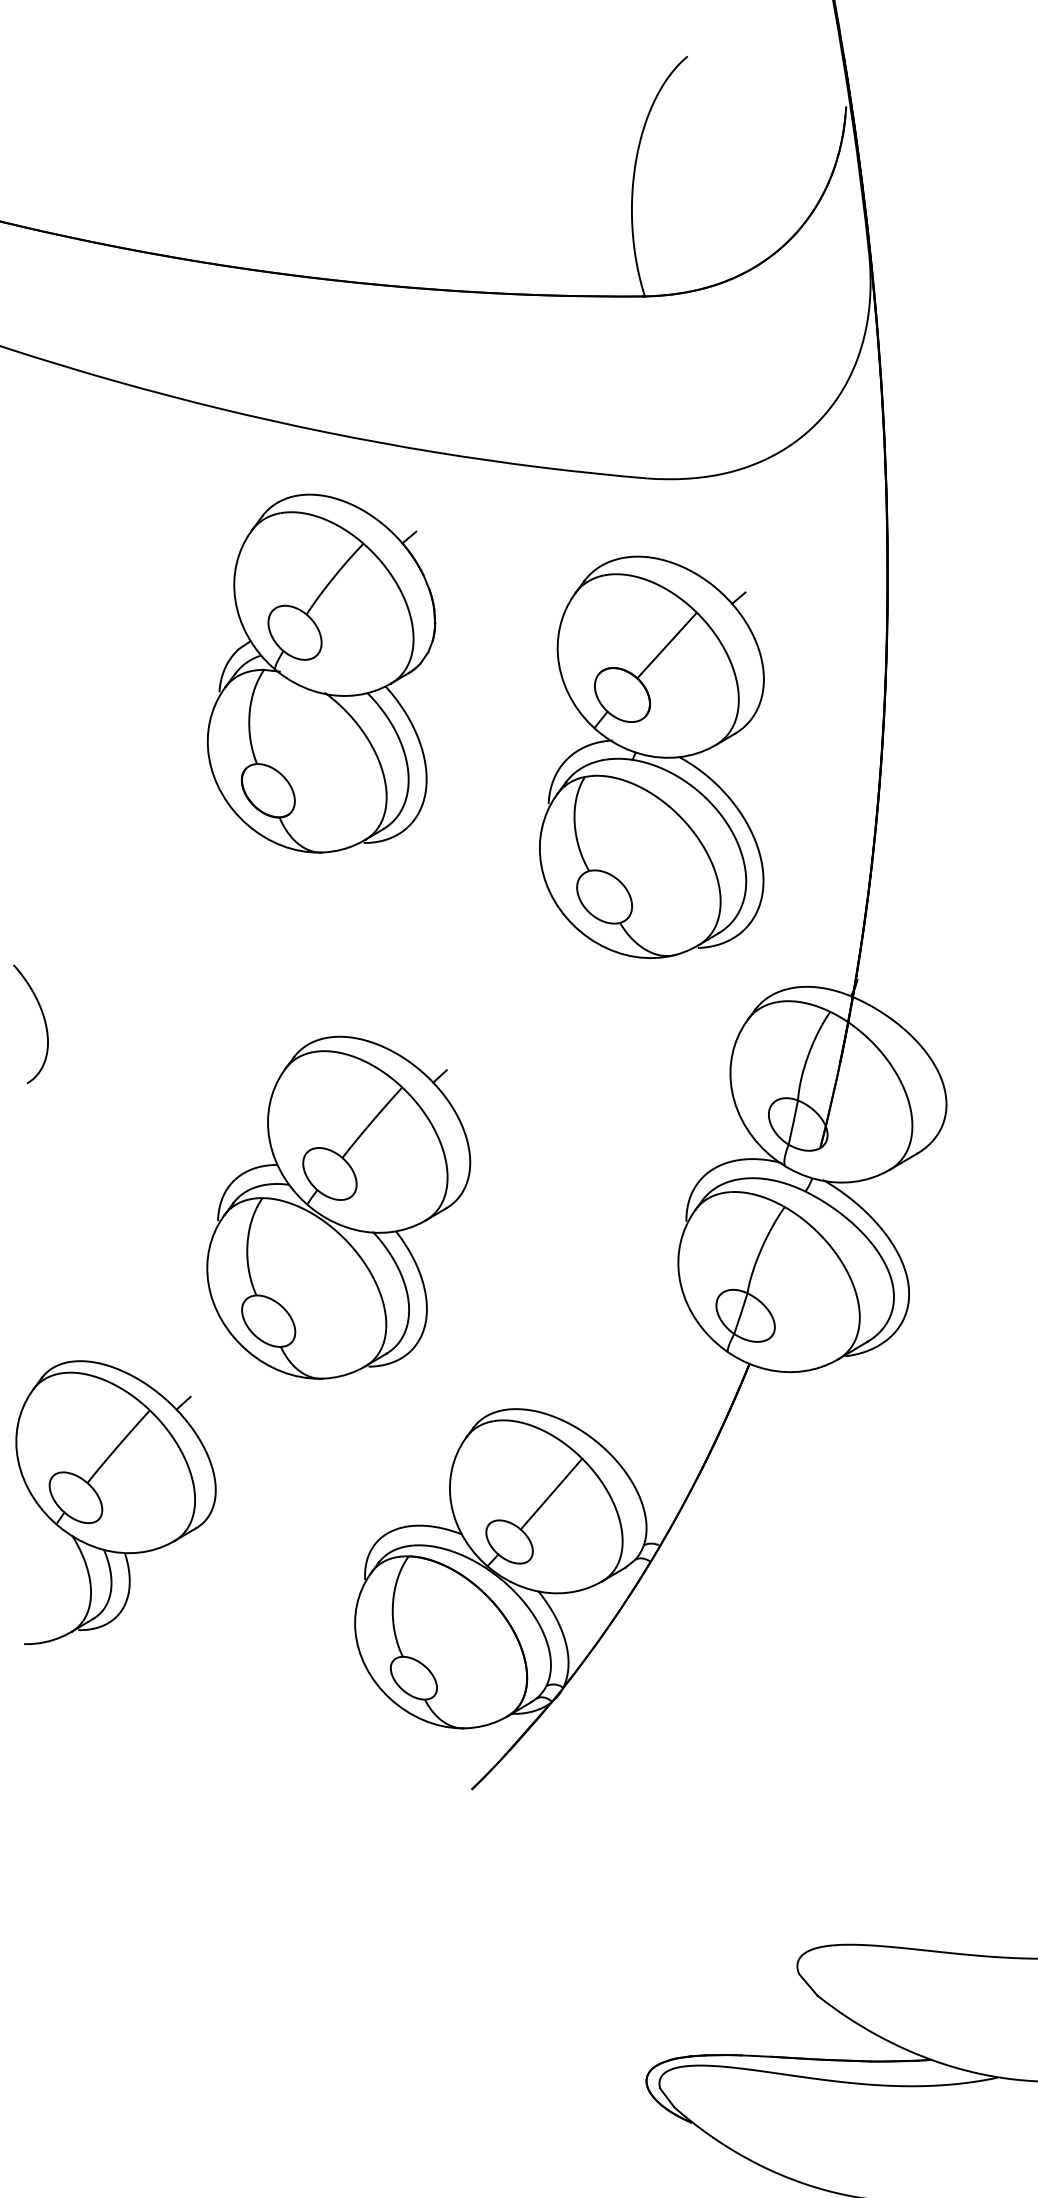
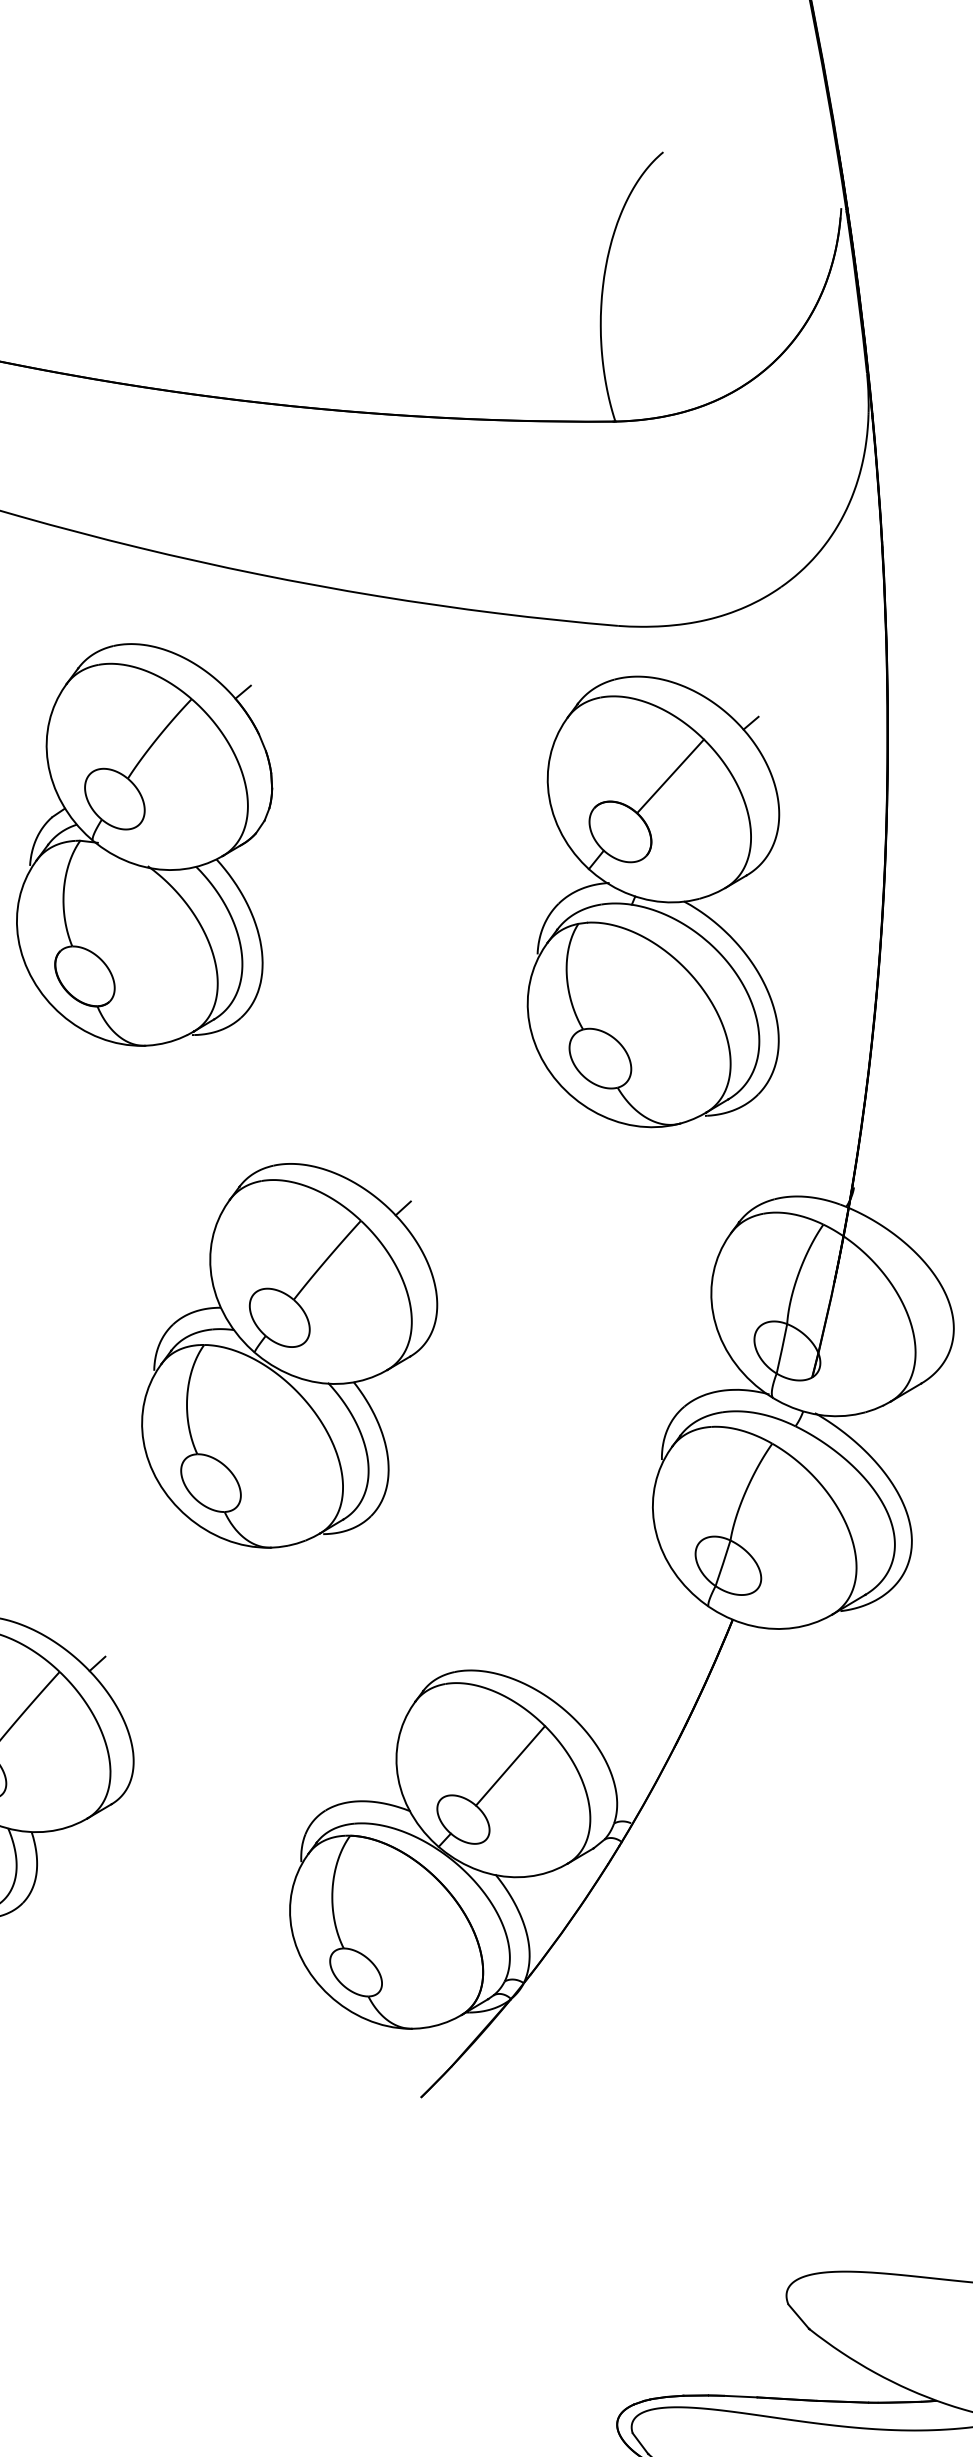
part: (321, 673) -> (144, 844), moved
part: (651, 756) -> (653, 900), moved
part: (338, 1207) -> (289, 1355), moved

